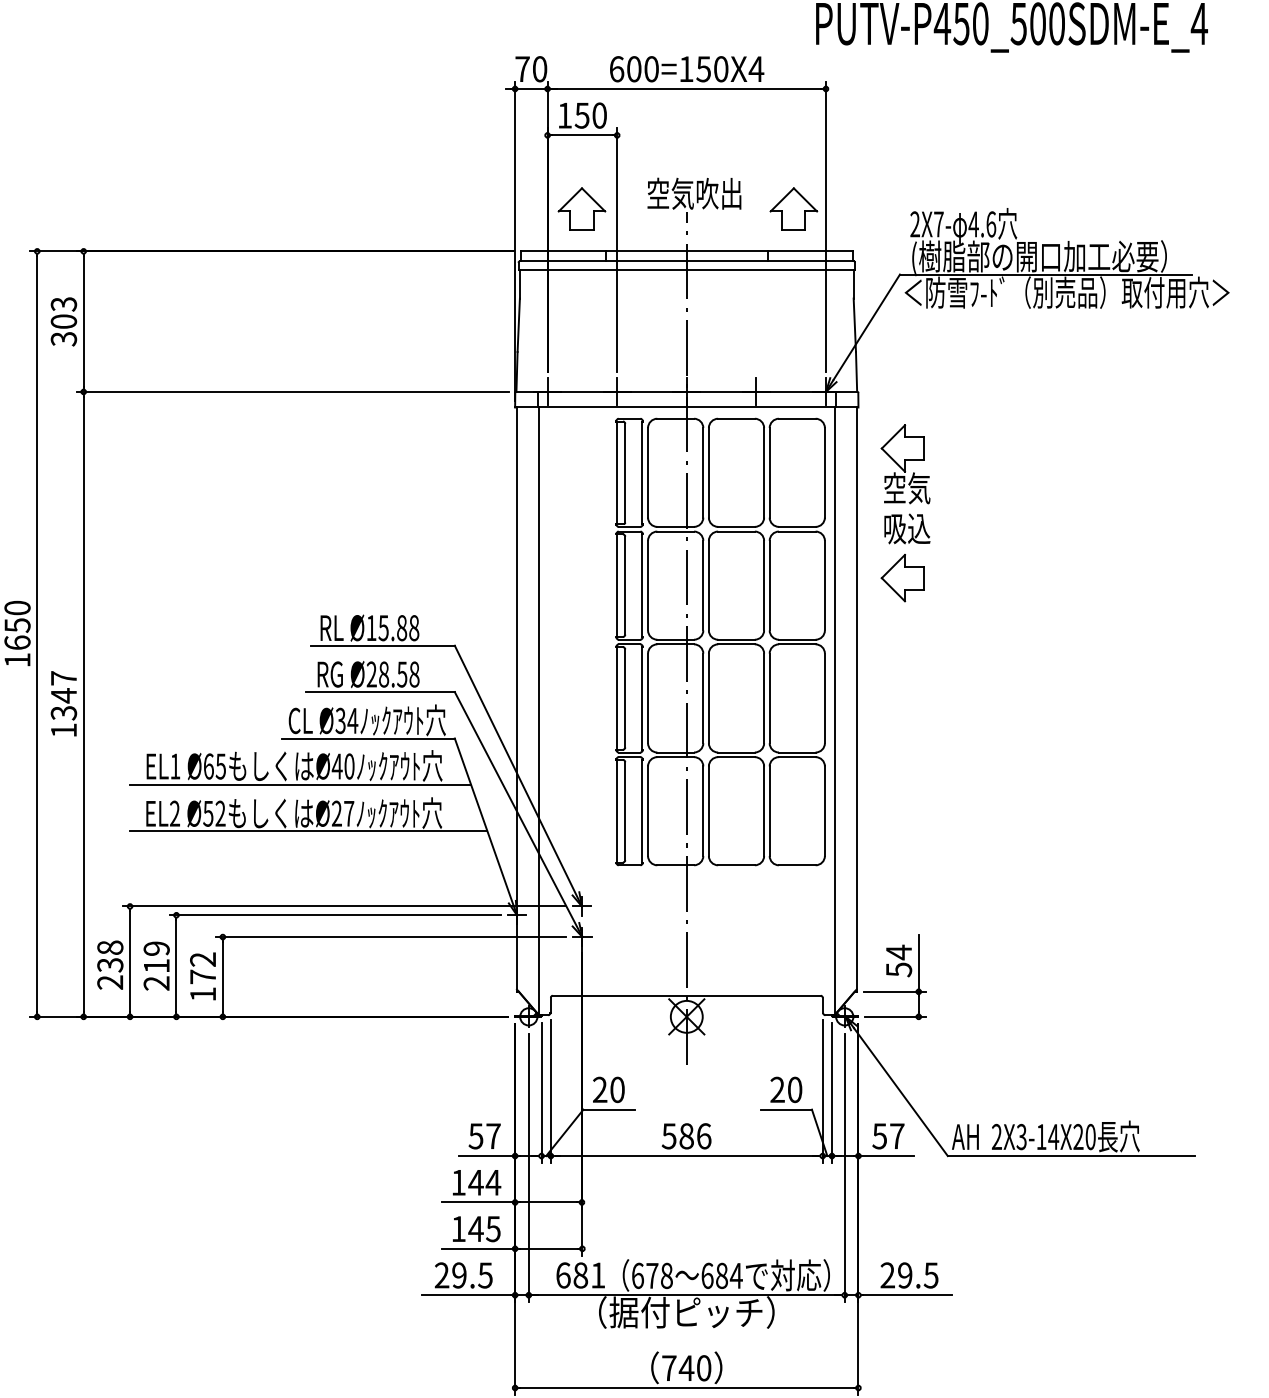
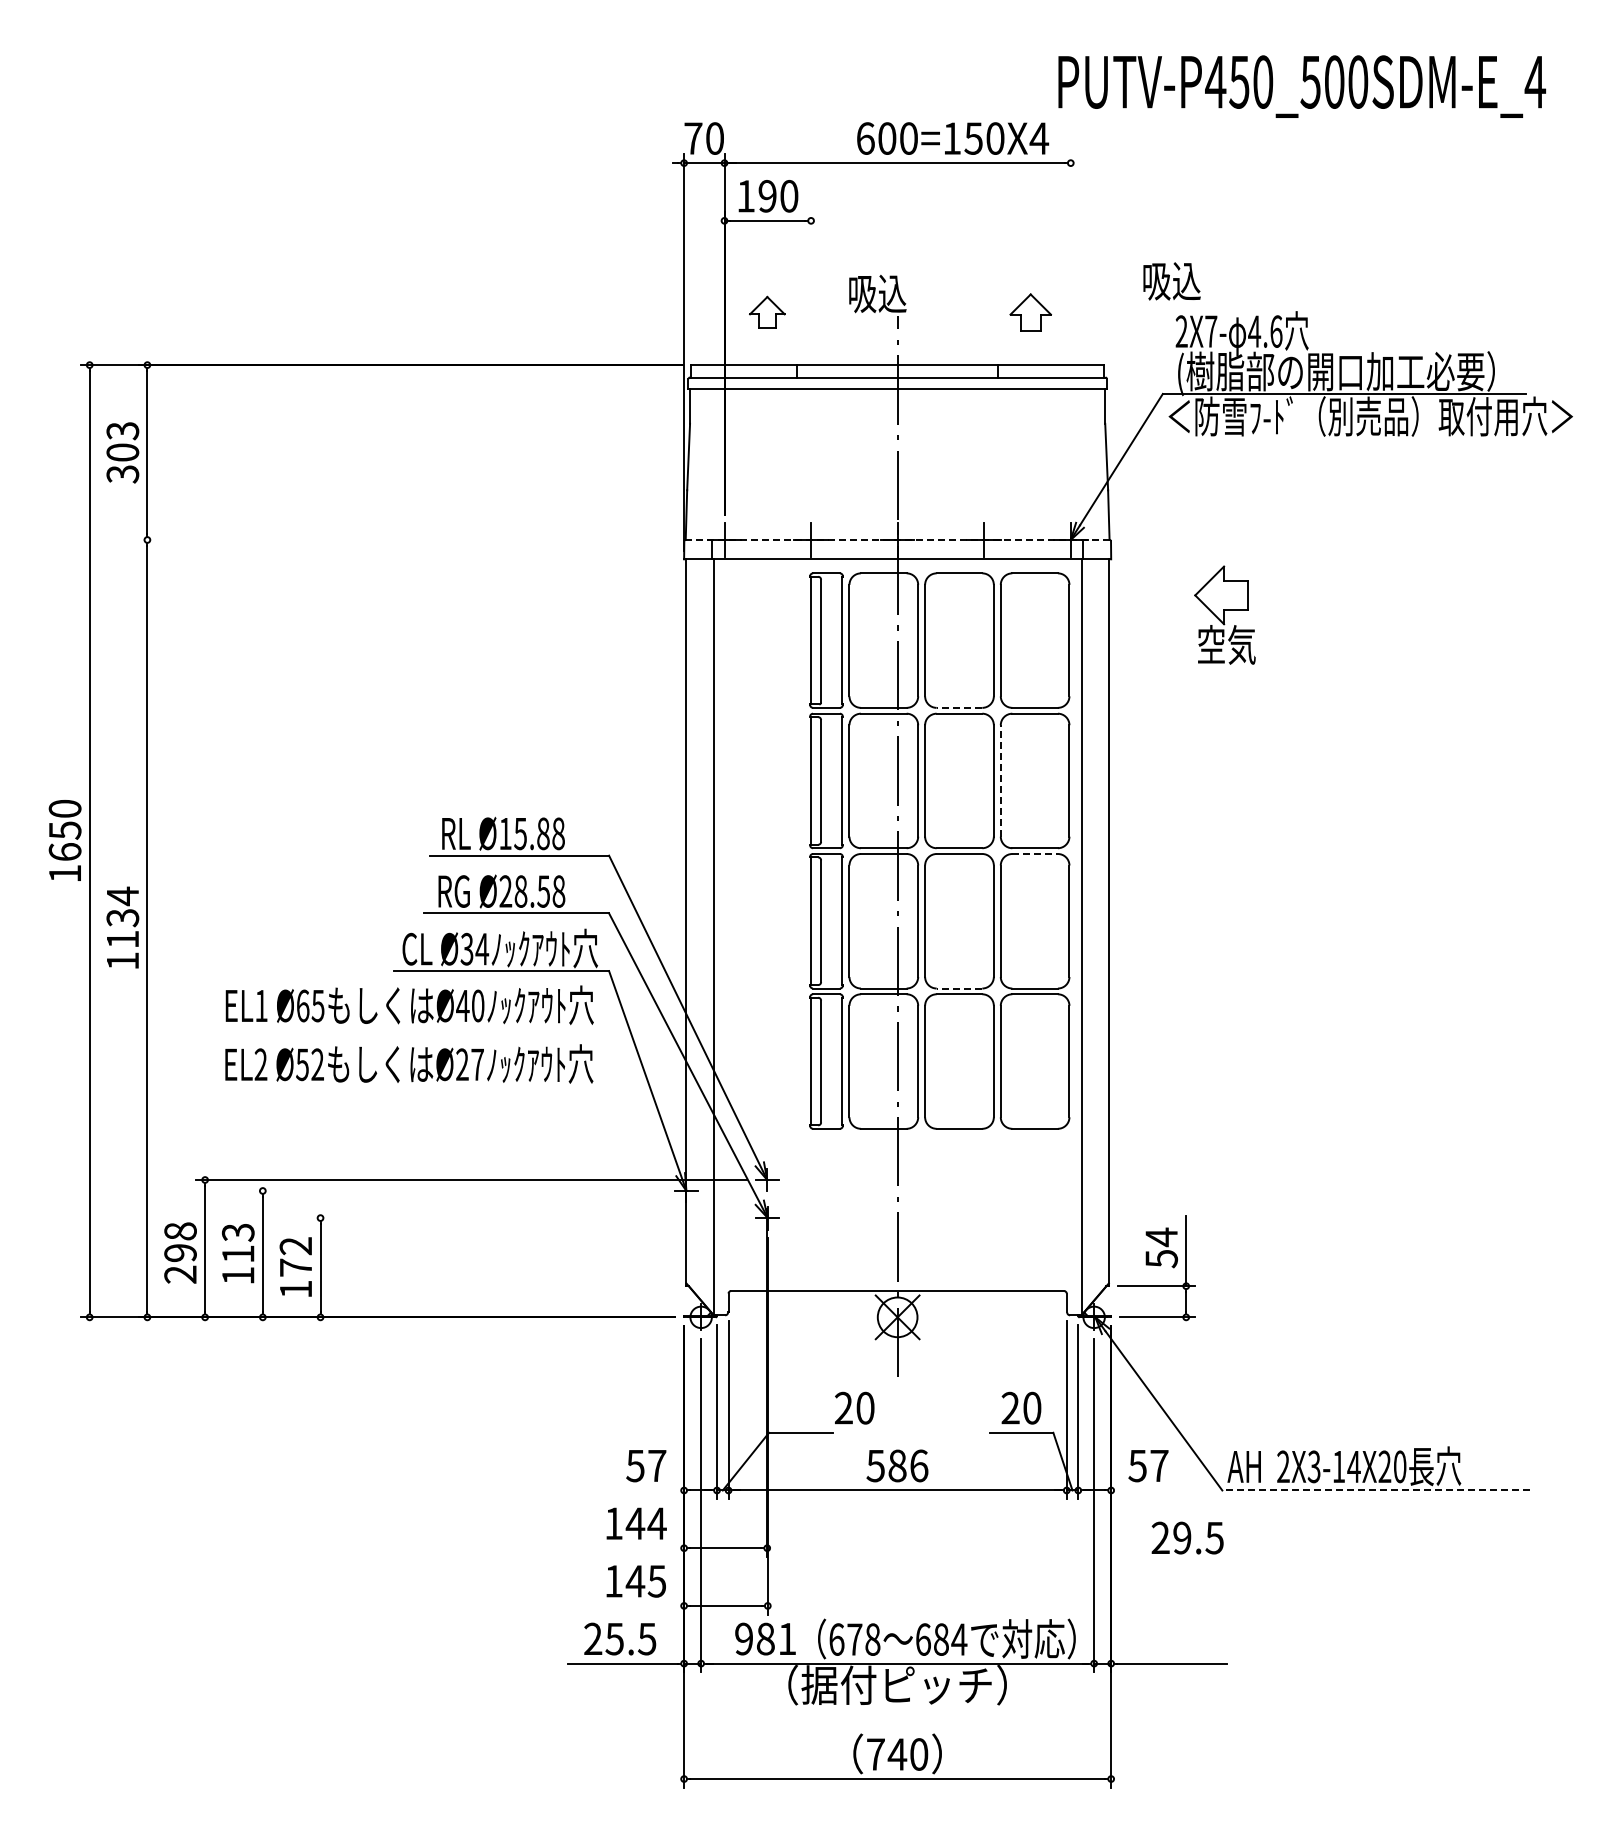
text: (687, 69) -> (953, 138), moved
text: (582, 115) -> (767, 196), 150 -> 190
text: (693, 193) -> (906, 293), 空気吹出 -> 吸込
part: (582, 209) -> (767, 312), size x0.6
part: (793, 209) -> (1030, 312), size x0.7
line: (825, 226) -> (1070, 334), removed
line: (617, 250) -> (811, 363), removed
line: (292, 392) -> (407, 540), removed
line: (687, 392) -> (898, 540), solid -> dashed
part: (905, 463) -> (1224, 614), moved
line: (736, 526) -> (959, 707), solid -> dashed
text: (906, 529) -> (1171, 281), moved
part: (902, 578) -> (1166, 771), removed
line: (769, 585) -> (1000, 780), solid -> dashed
line: (797, 644) -> (1035, 854), solid -> dashed
text: (63, 695) -> (122, 917), 1347 -> 1134
line: (736, 752) -> (959, 988), solid -> dashed
line: (300, 784) -> (417, 1028), removed
line: (308, 831) -> (427, 1086), removed
line: (335, 914) -> (460, 1190), removed
line: (390, 937) -> (529, 1218), removed
text: (110, 965) -> (180, 1253), 238 -> 298
text: (156, 965) -> (237, 1253), 219 -> 113
text: (608, 1089) -> (854, 1407), moved
line: (487, 1156) -> (649, 1490), removed
line: (886, 1156) -> (1145, 1490), removed
line: (1071, 1156) -> (1376, 1490), solid -> dashed
line: (478, 1202) -> (638, 1548), removed
line: (478, 1248) -> (638, 1605), removed
text: (459, 1275) -> (614, 1638), 29.5 -> 25.5
text: (563, 1275) -> (744, 1638), 681 -> 981
text: (909, 1275) -> (1187, 1537), moved

